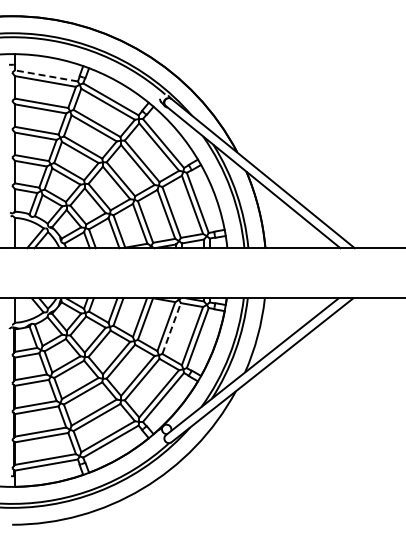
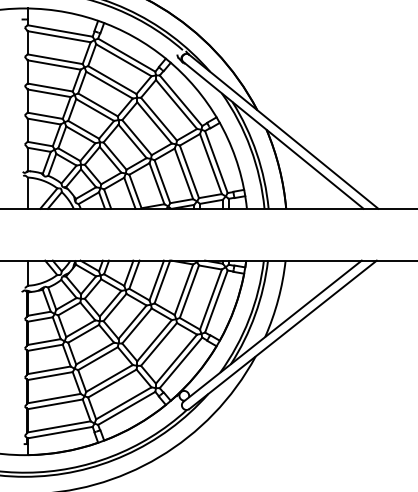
line: (46, 75) -> (60, 30), dashed -> solid
line: (171, 328) -> (189, 291), dashed -> solid

